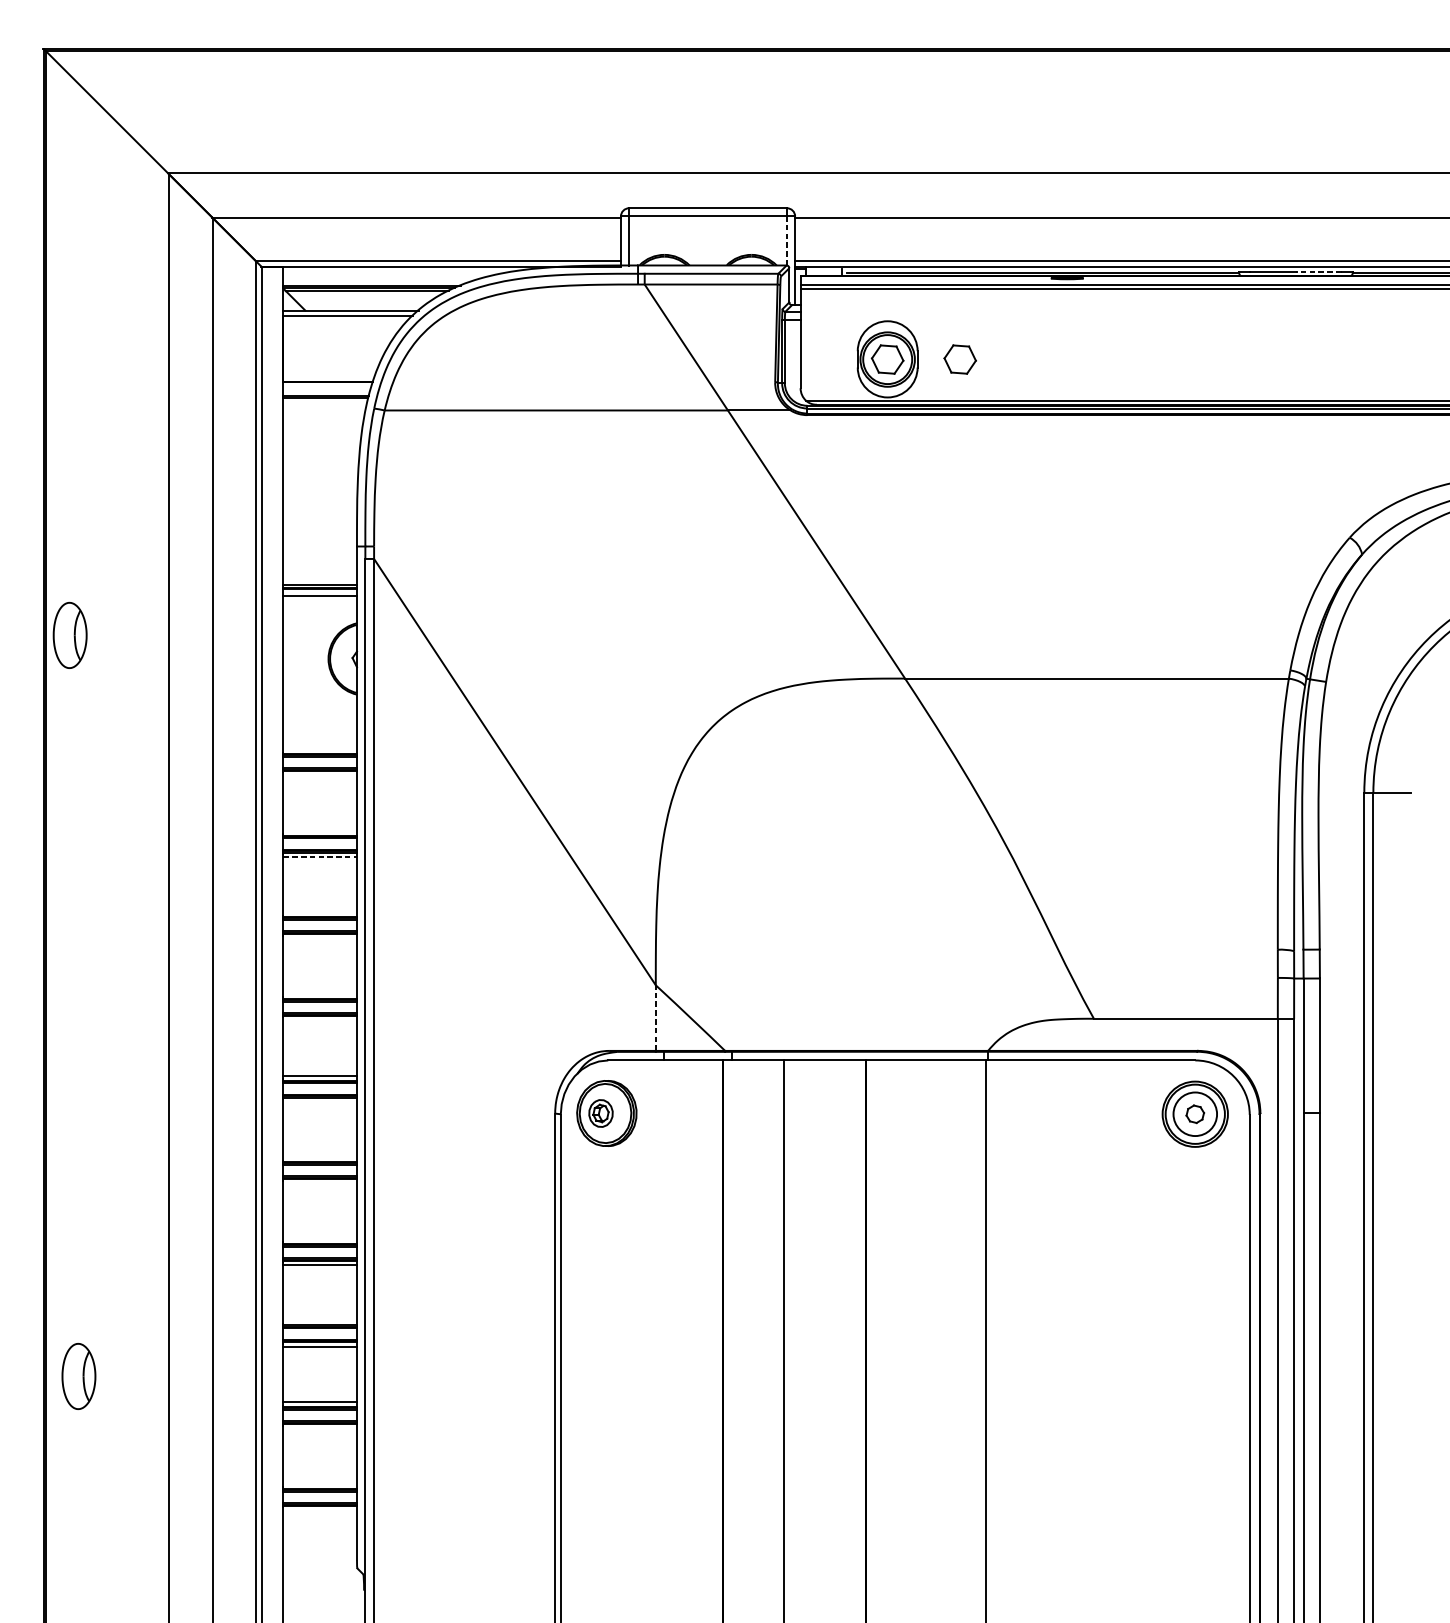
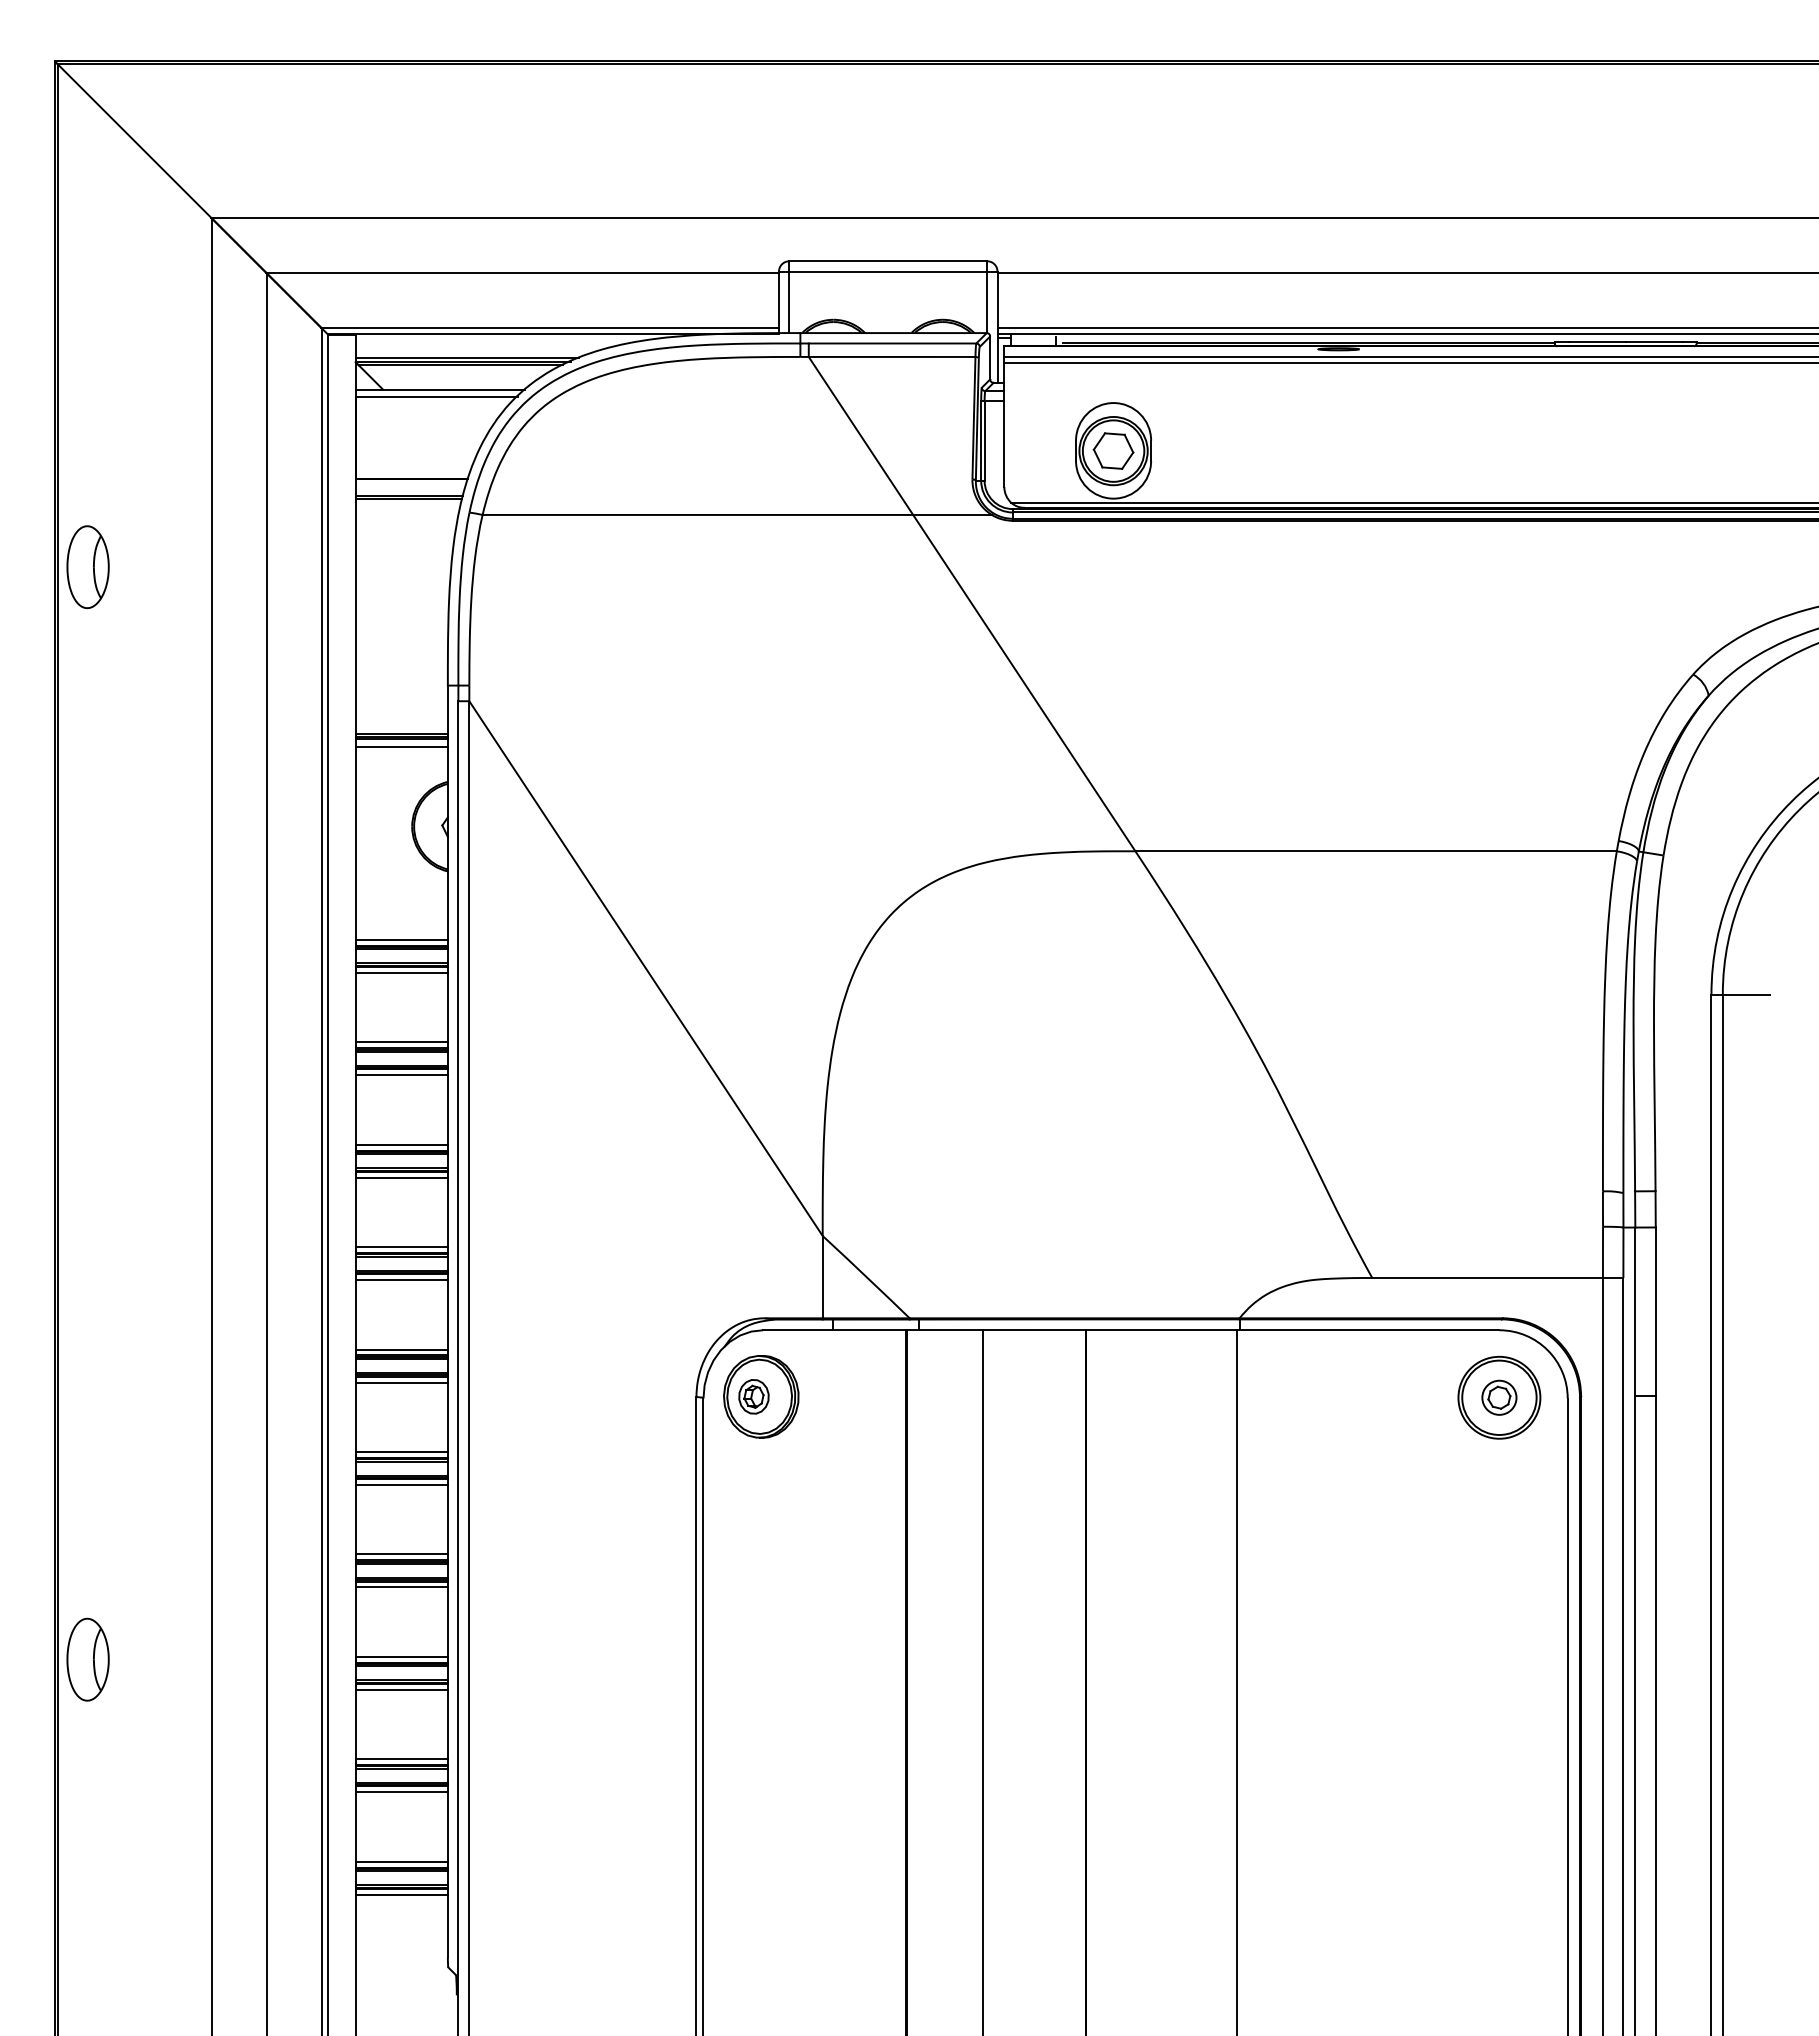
line: (787, 241) -> (987, 302), dashed -> solid
line: (1318, 272) -> (1654, 341), dashed -> solid
part: (960, 359) -> (1204, 450), removed
part: (69, 635) -> (87, 567), moved
line: (320, 748) -> (401, 939), added
line: (320, 775) -> (401, 972), added
line: (320, 831) -> (401, 1042), added
line: (320, 857) -> (402, 1075), dashed -> solid
line: (320, 912) -> (401, 1144), added
line: (320, 938) -> (401, 1177), added
line: (320, 994) -> (401, 1247), added
line: (655, 1017) -> (822, 1276), dashed -> solid
line: (320, 1020) -> (401, 1280), added
line: (320, 1102) -> (401, 1382), added
circle: (1195, 1114) -> (1499, 1397), size x0.62
line: (320, 1157) -> (401, 1452), added
line: (320, 1184) -> (401, 1485), added
line: (320, 1239) -> (401, 1554), added
line: (320, 1320) -> (401, 1656), added
part: (78, 1376) -> (87, 1659), moved
line: (320, 1428) -> (401, 1792), added
line: (320, 1483) -> (401, 1861), added
line: (320, 1510) -> (401, 1894), added

